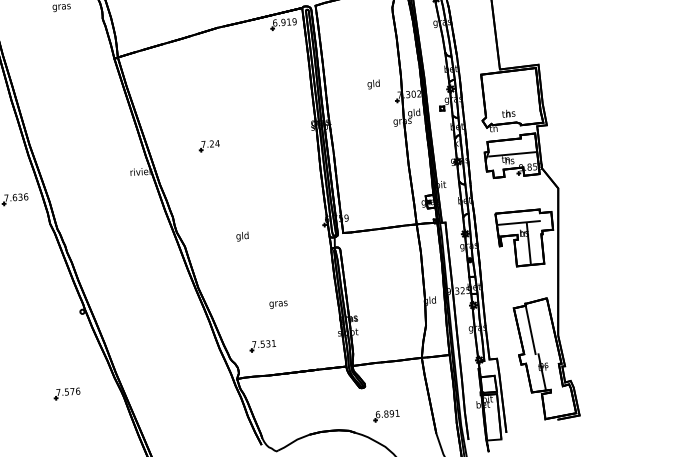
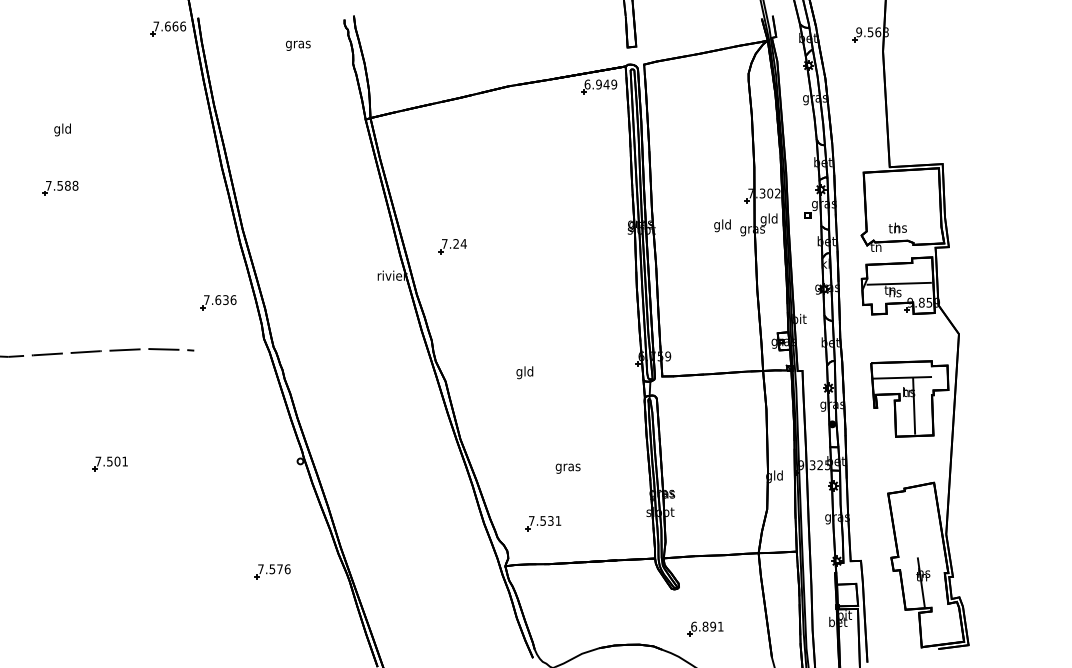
text: (288, 22) -> (606, 84), 6.919 -> 6.949
text: (373, 84) -> (722, 225), moved
part: (209, 146) -> (452, 246), moved
line: (530, 328) -> (908, 522), removed

